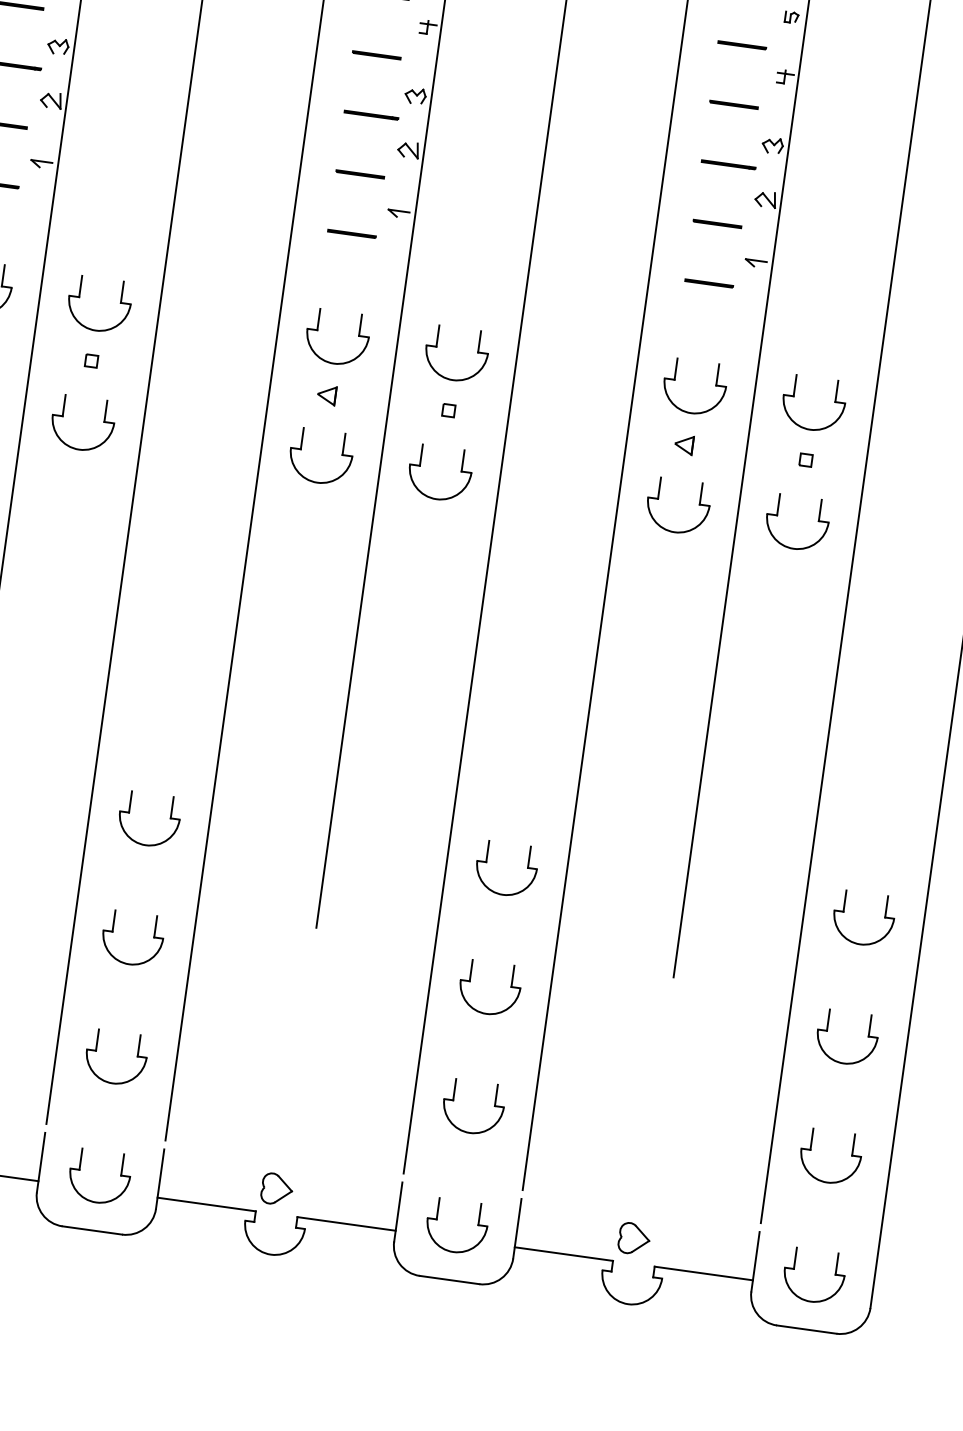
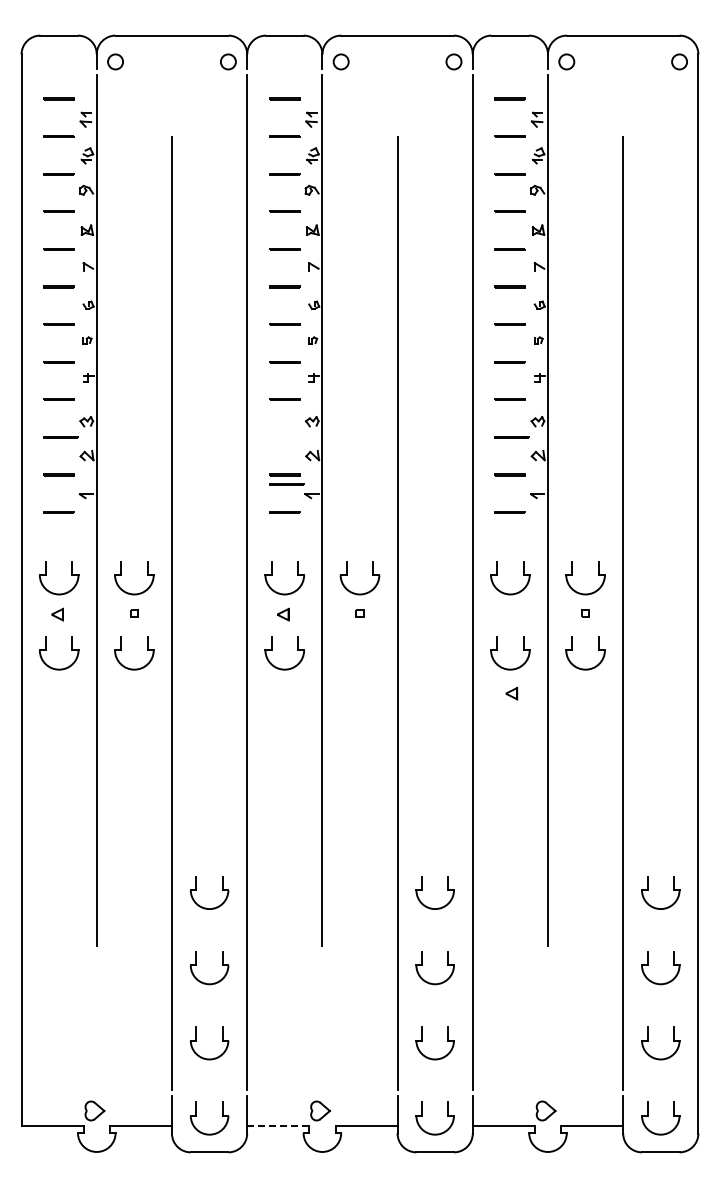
line: (371, 115) -> (286, 484), moved
part: (683, 444) -> (511, 693), moved
part: (420, 466) -> (347, 650), removed
line: (205, 1204) -> (277, 1126), solid -> dashed

